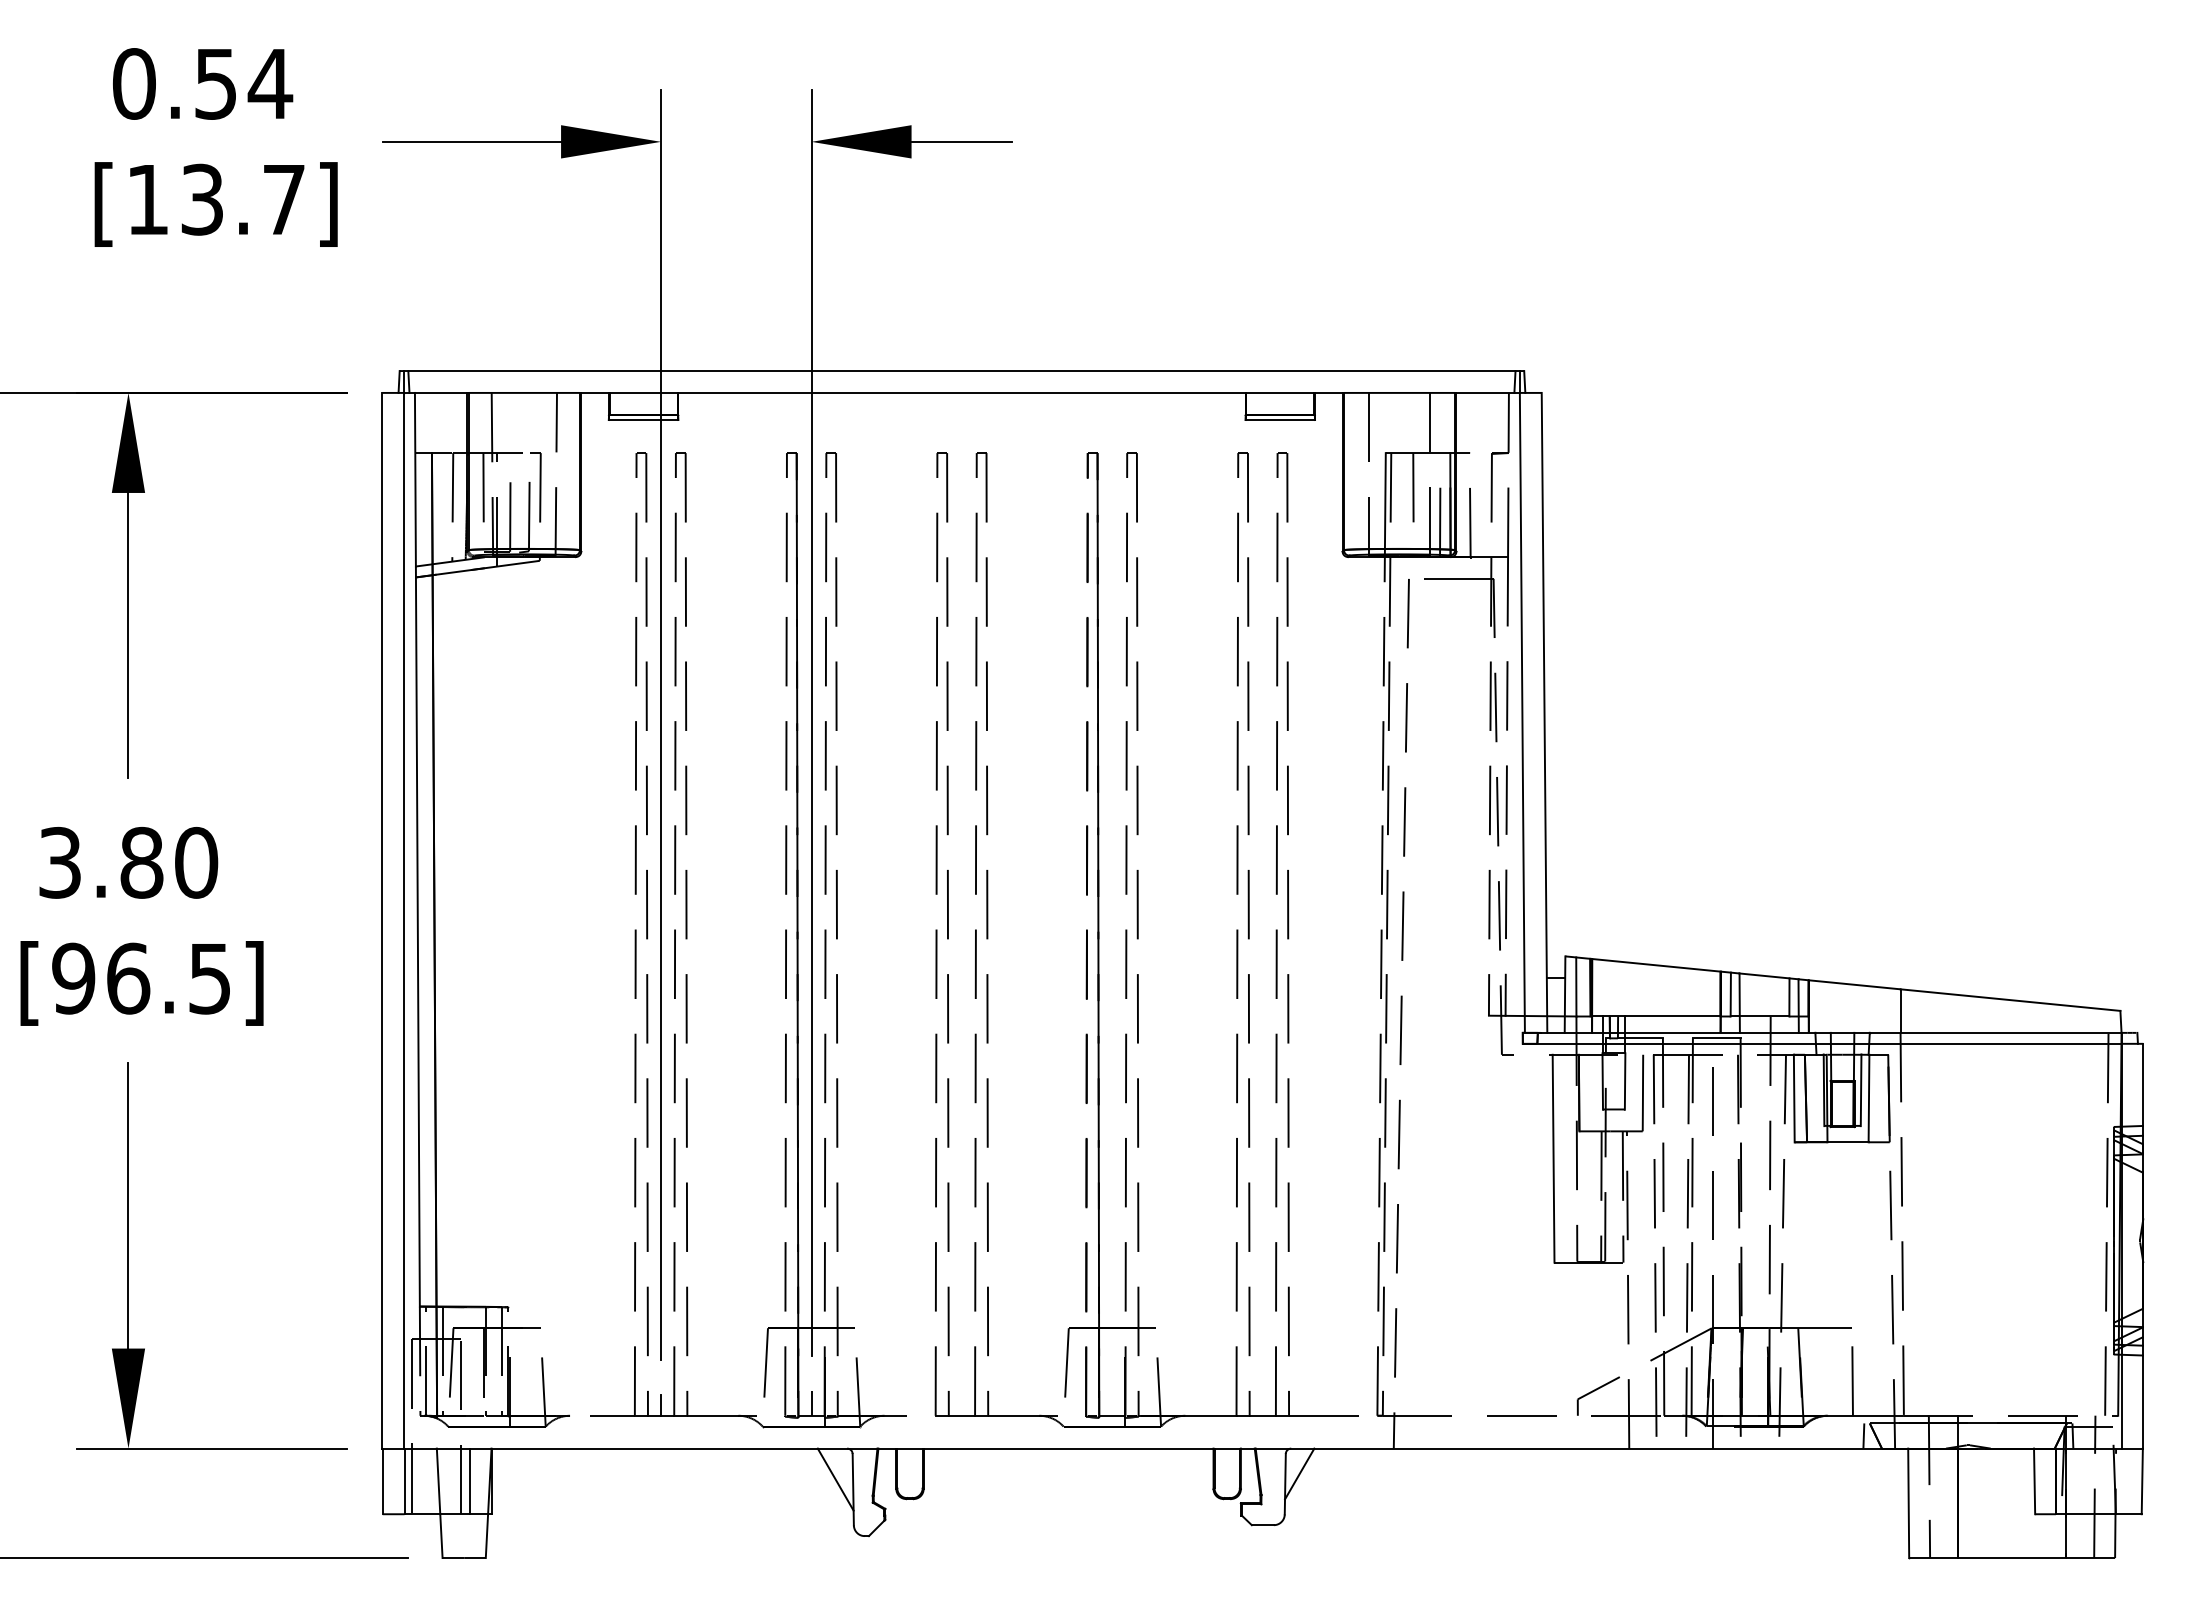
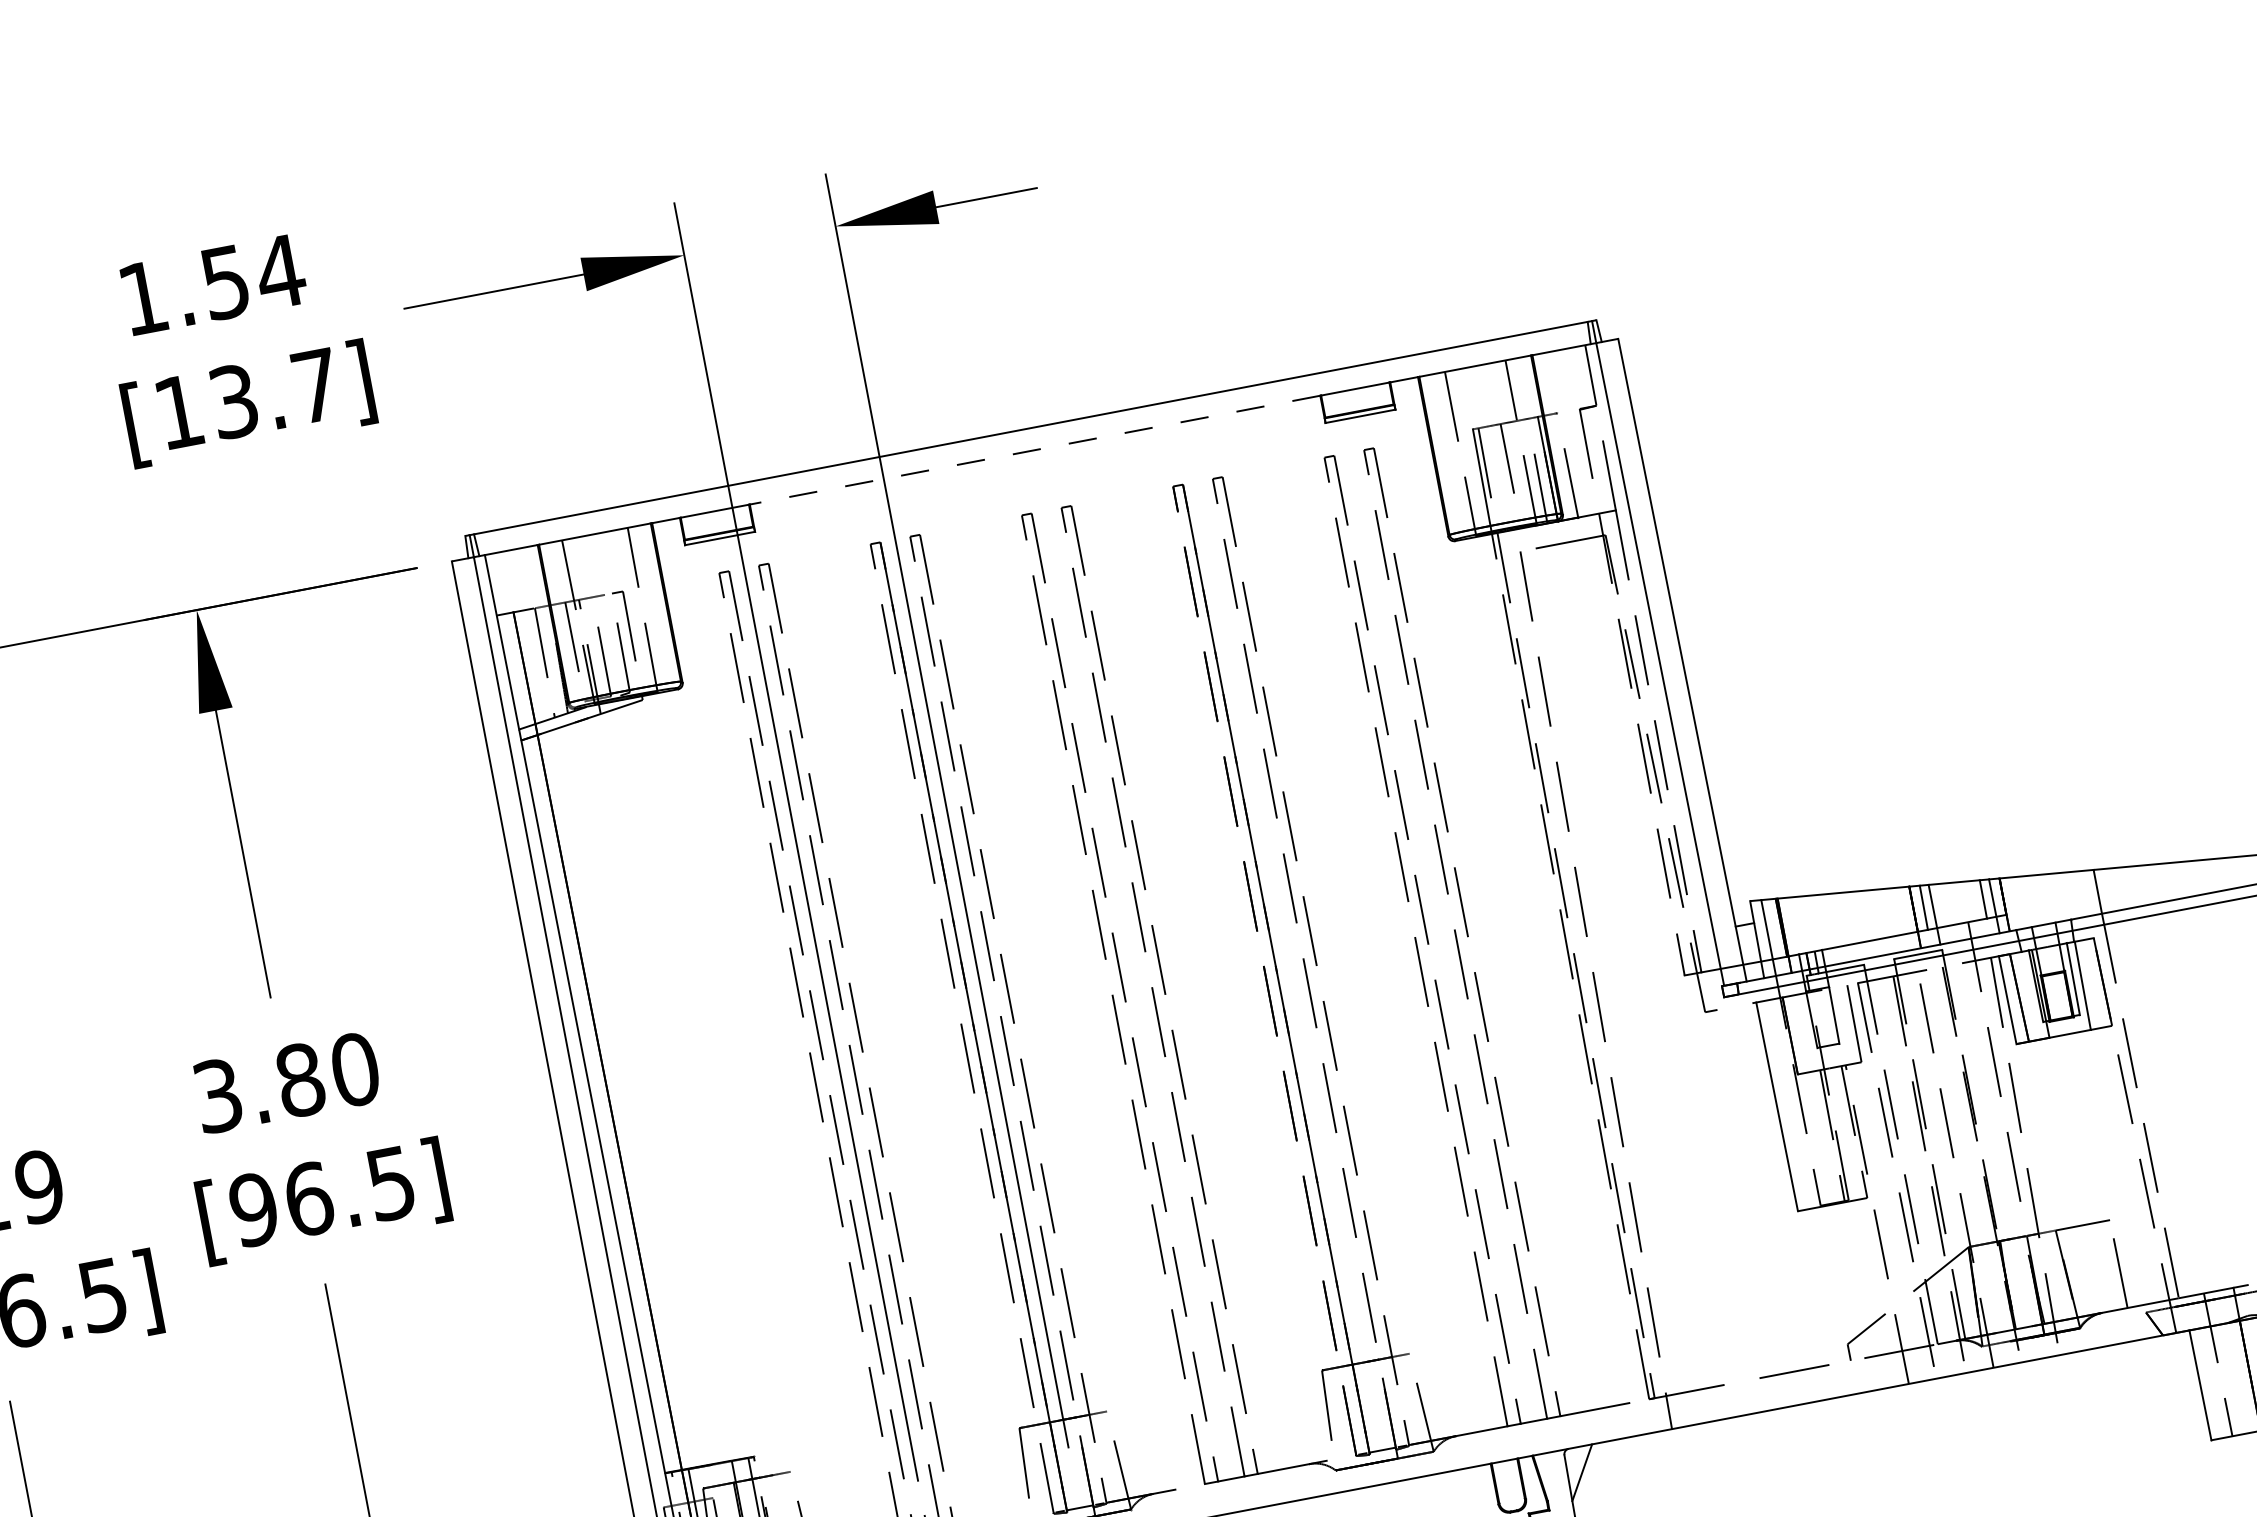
text: (134, 83) -> (143, 297), 0.54 -> 1.54
line: (961, 392) -> (1034, 449), solid -> dashed
line: (811, 1402) -> (1077, 1494), removed
line: (1863, 1435) -> (2141, 1325), removed

